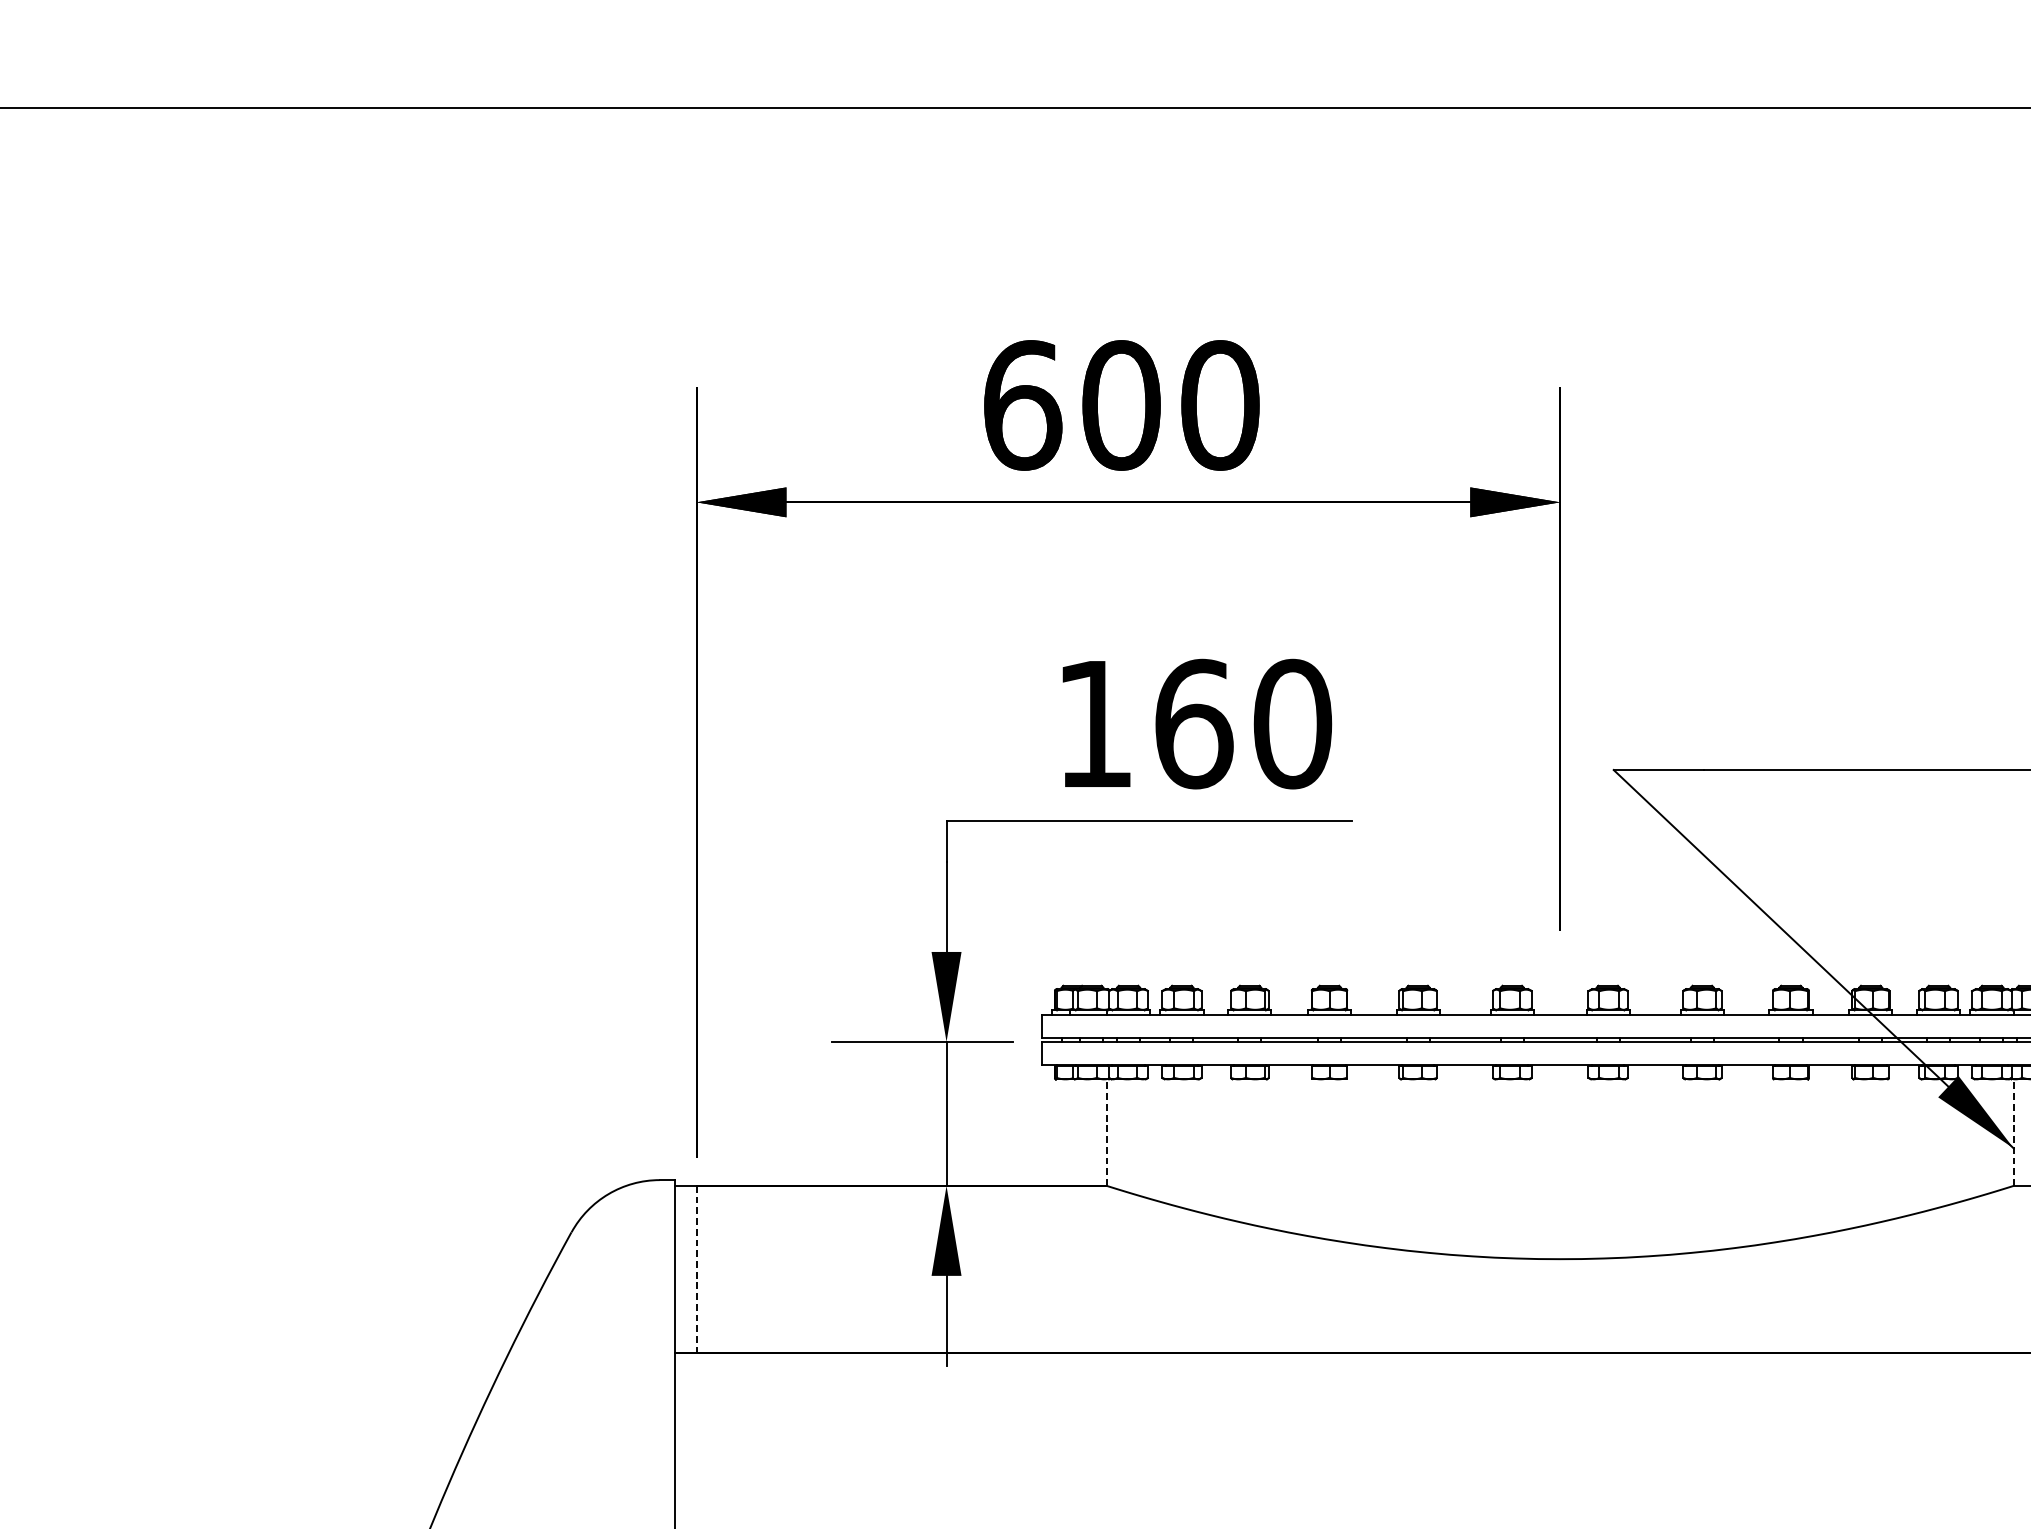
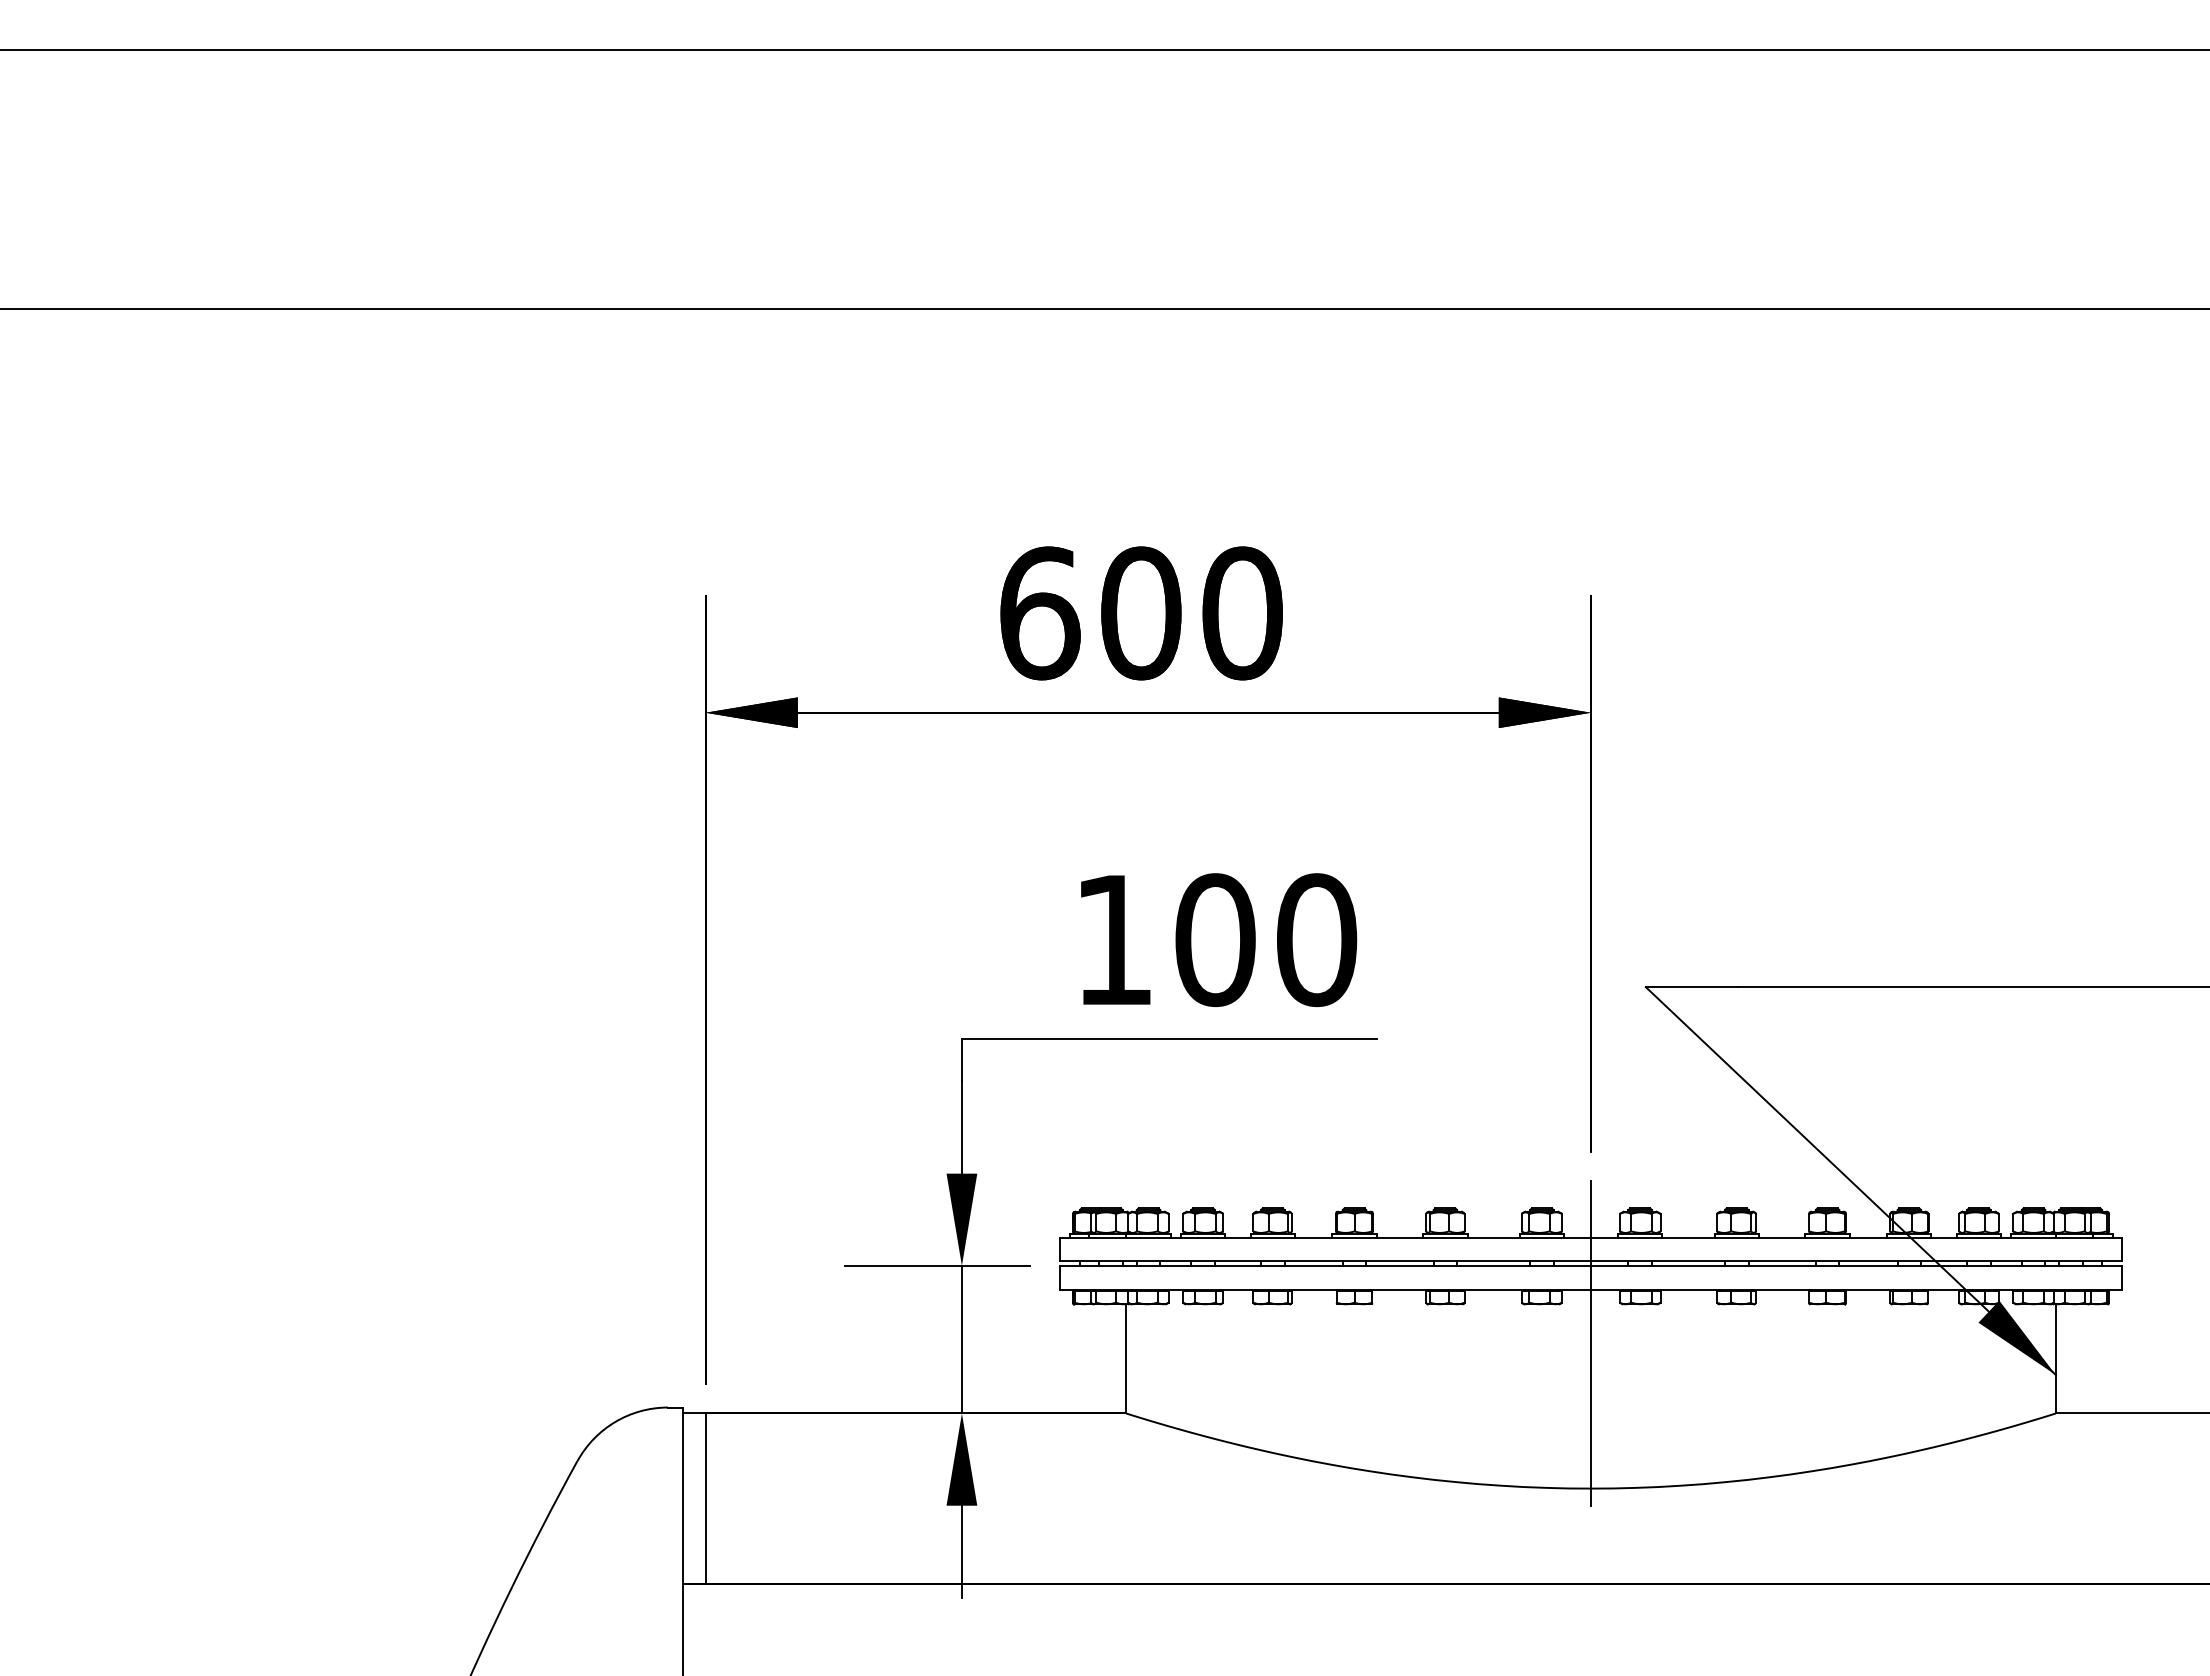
text: (1193, 723) -> (1215, 939), 160 -> 100
line: (1560, 1117) -> (1591, 1343), added
line: (1107, 1132) -> (1126, 1358), dashed -> solid
line: (2013, 1132) -> (2055, 1358), dashed -> solid
line: (696, 1269) -> (705, 1499), dashed -> solid

